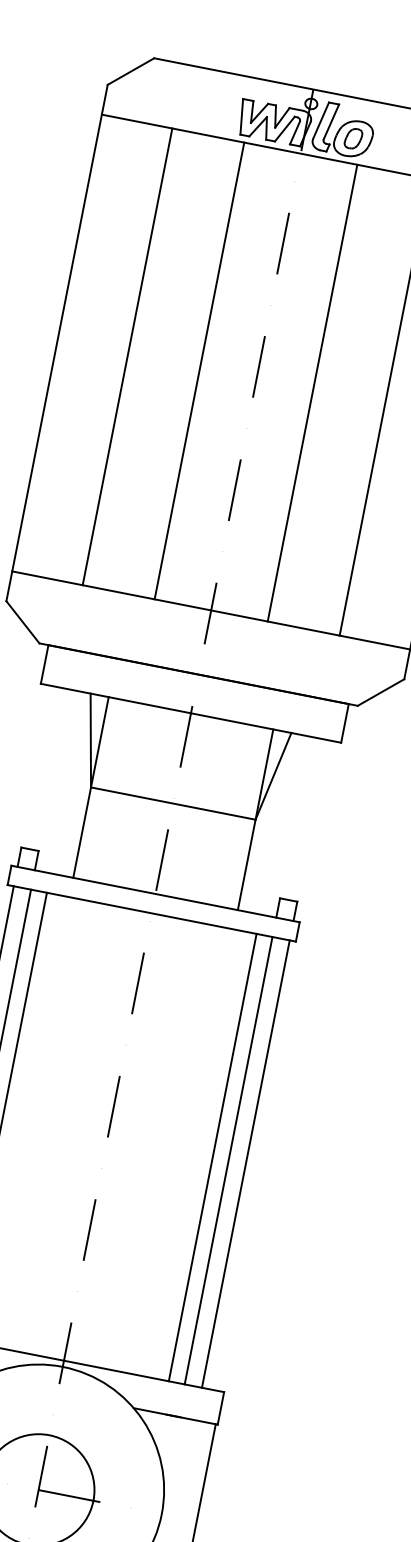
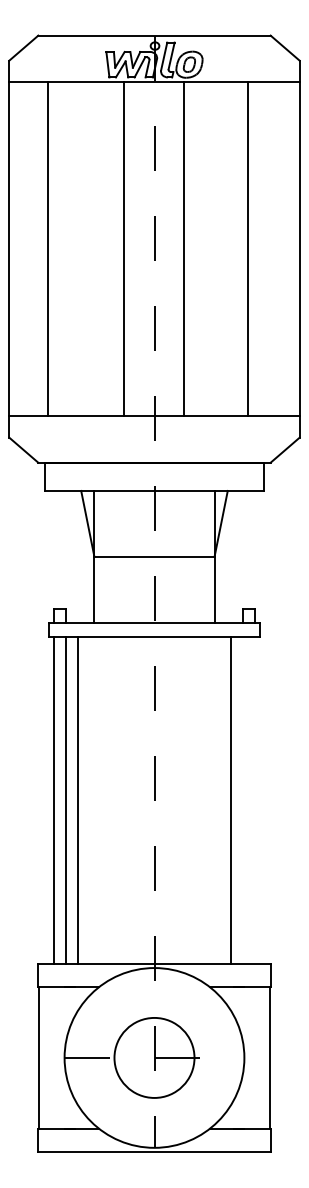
line: (127, 355) -> (47, 248), moved
line: (200, 370) -> (124, 248), moved
line: (312, 392) -> (183, 248), moved
line: (228, 1159) -> (242, 799), removed
line: (246, 1163) -> (255, 799), removed

